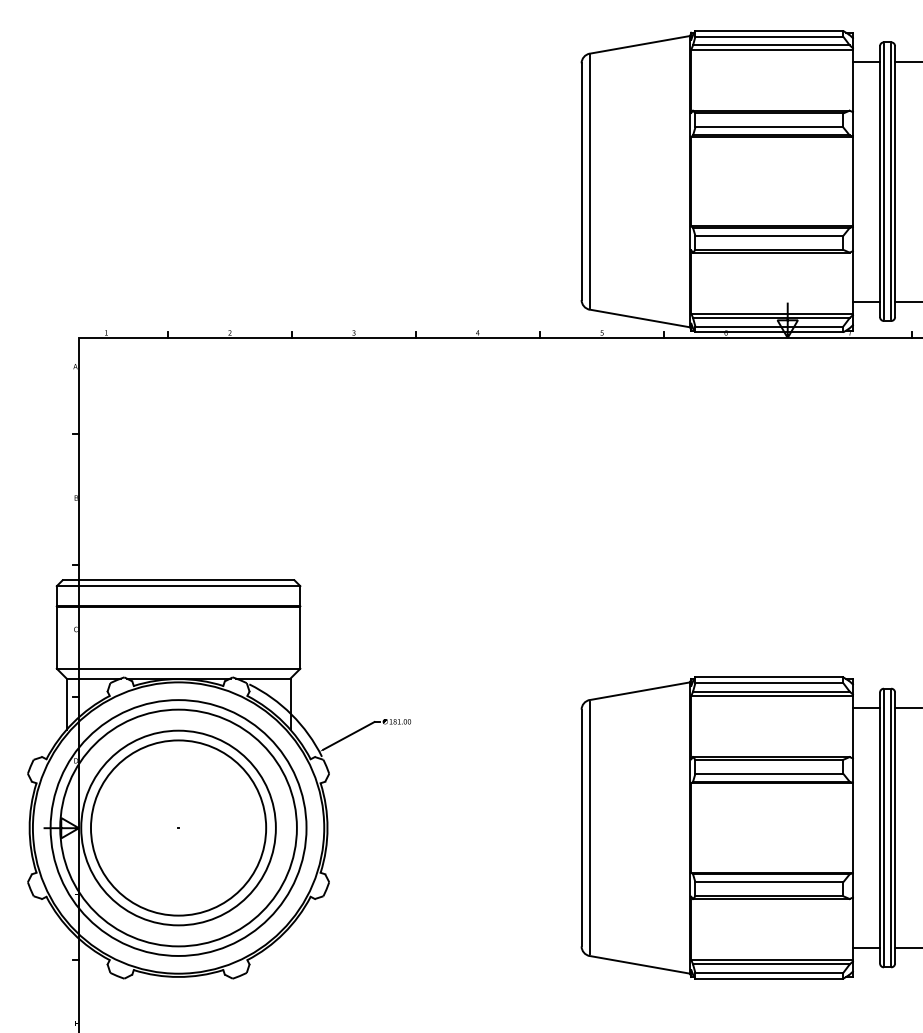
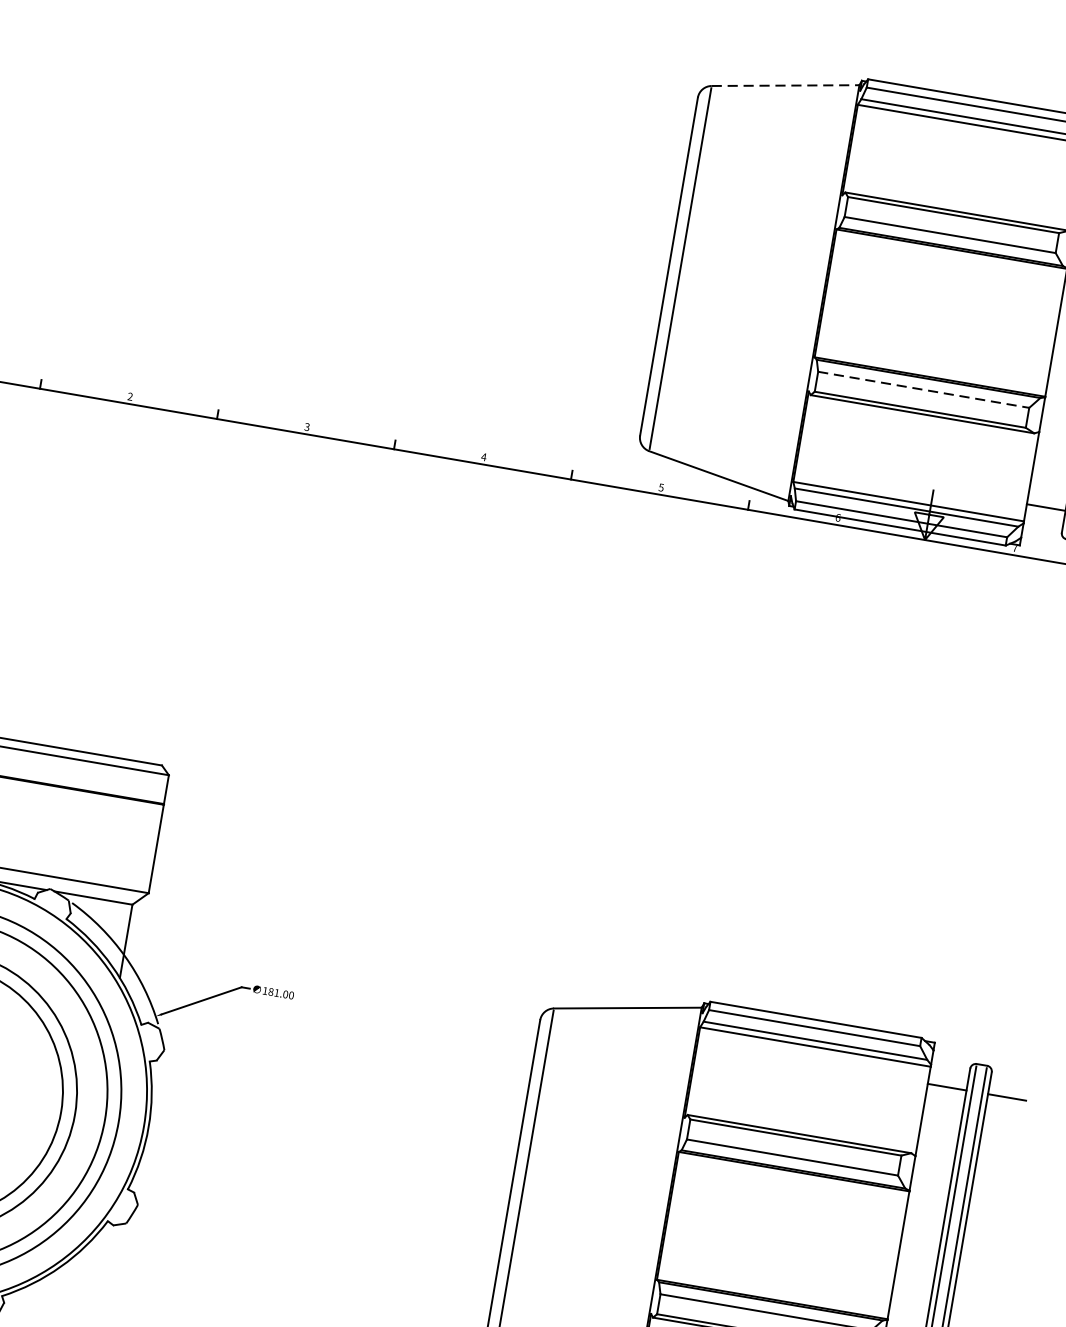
line: (640, 44) -> (786, 85), solid -> dashed
line: (769, 235) -> (924, 389), solid -> dashed

